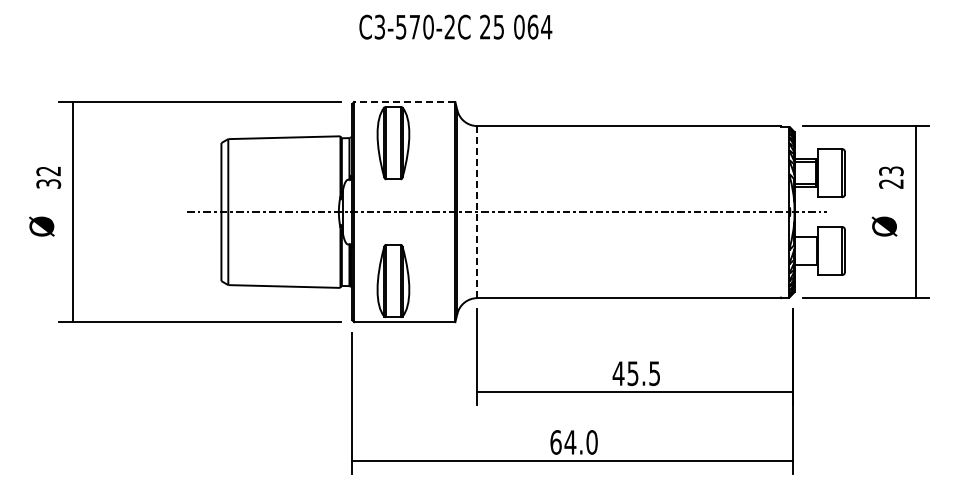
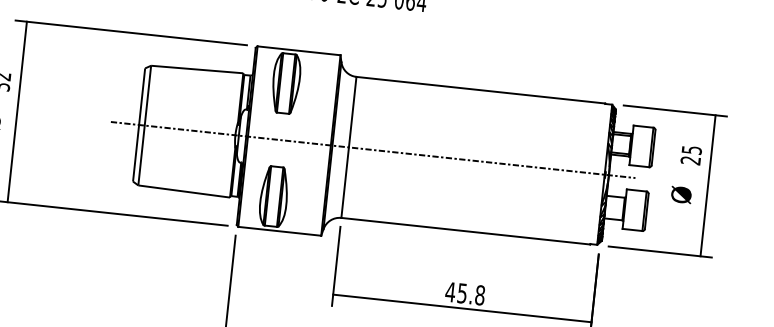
line: (404, 102) -> (298, 51), dashed -> solid
text: (890, 170) -> (691, 149), 23 -> 25
line: (477, 212) -> (348, 147), dashed -> solid
text: (654, 373) -> (479, 295), 45.5 -> 45.8

